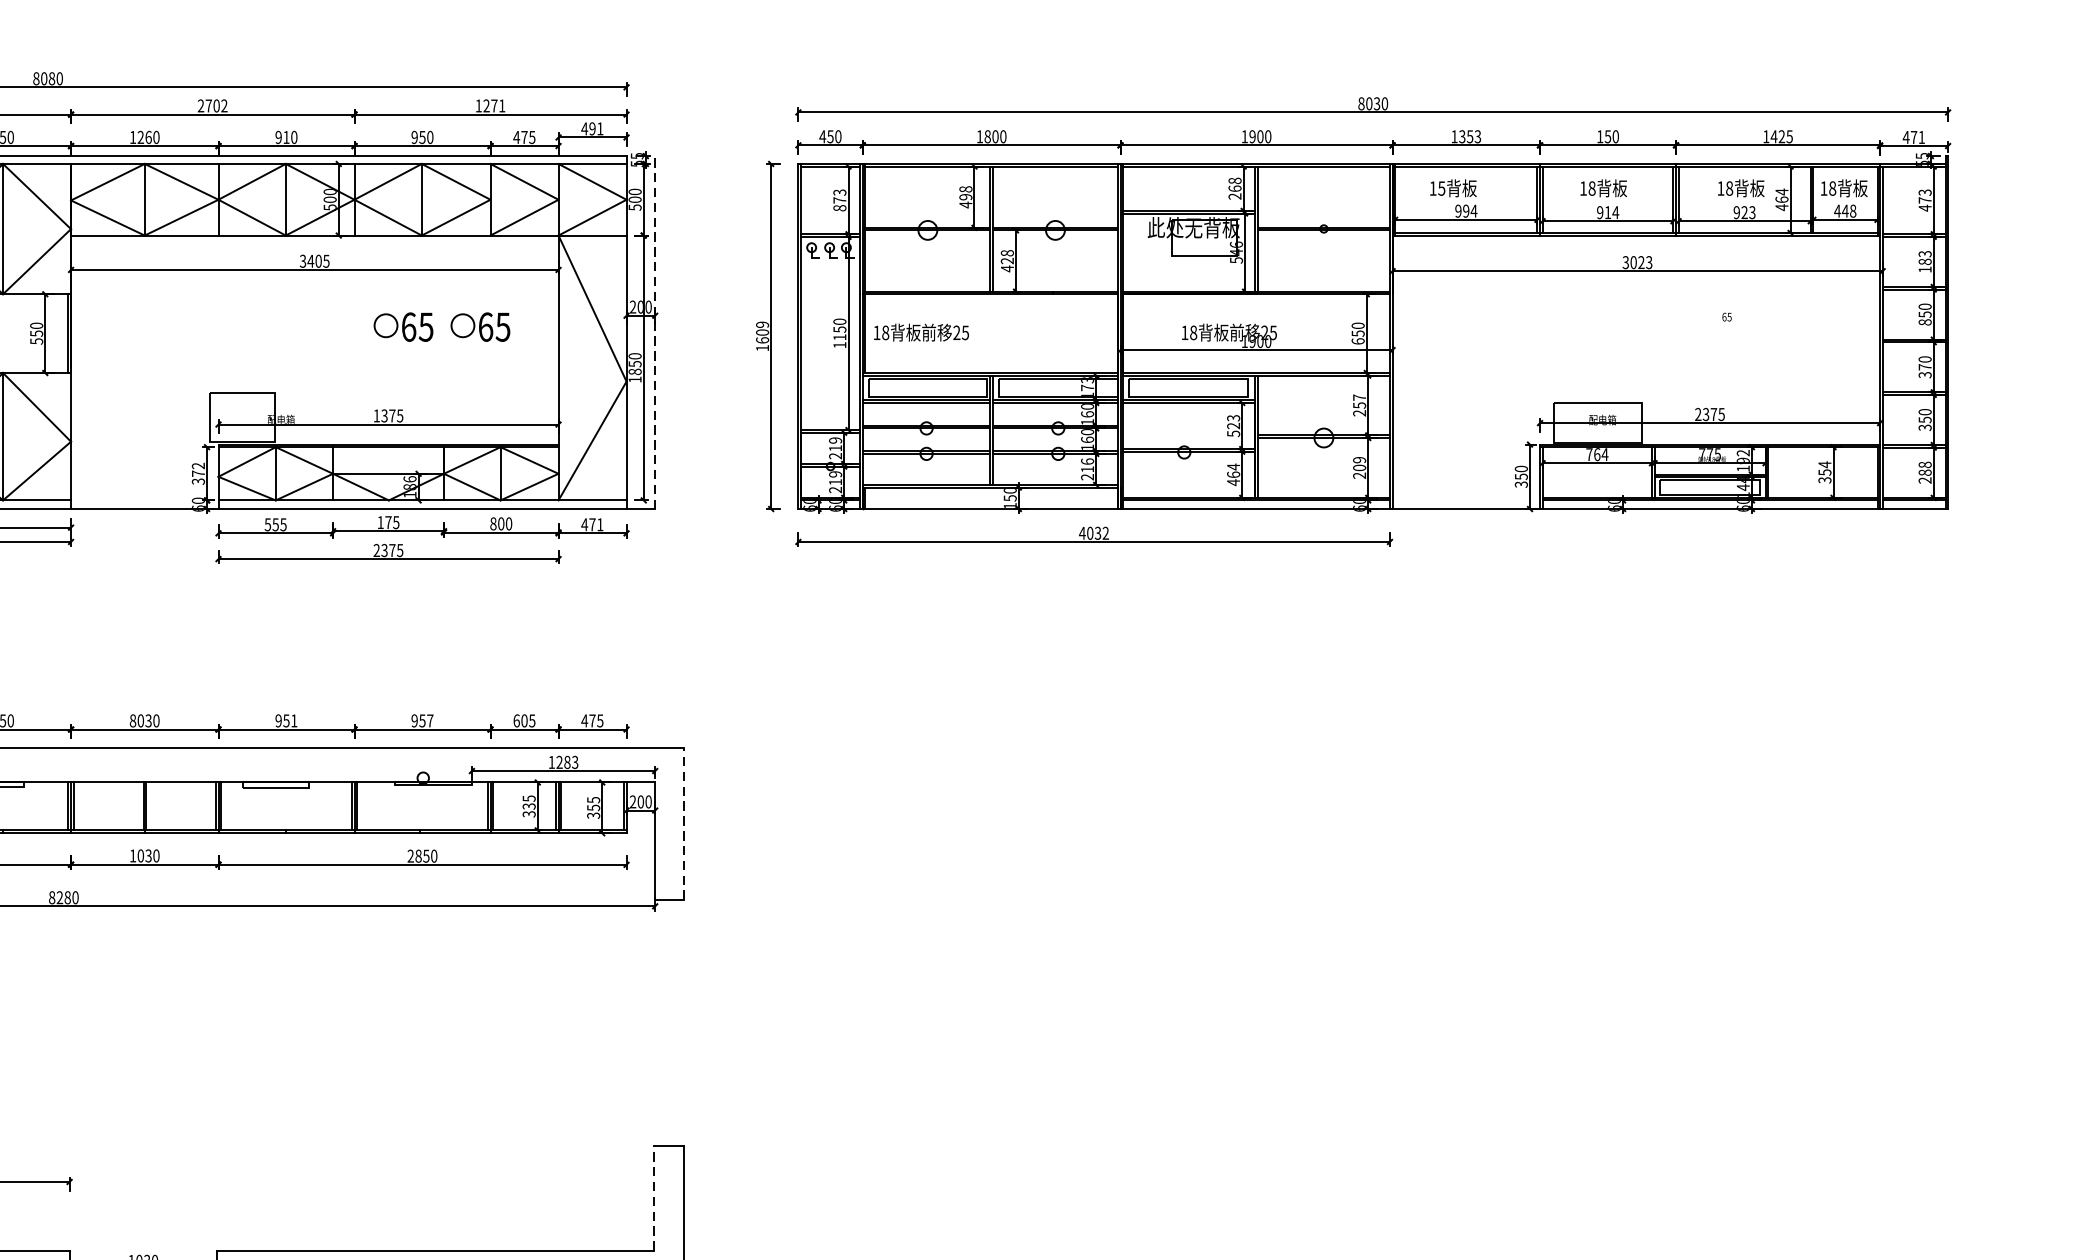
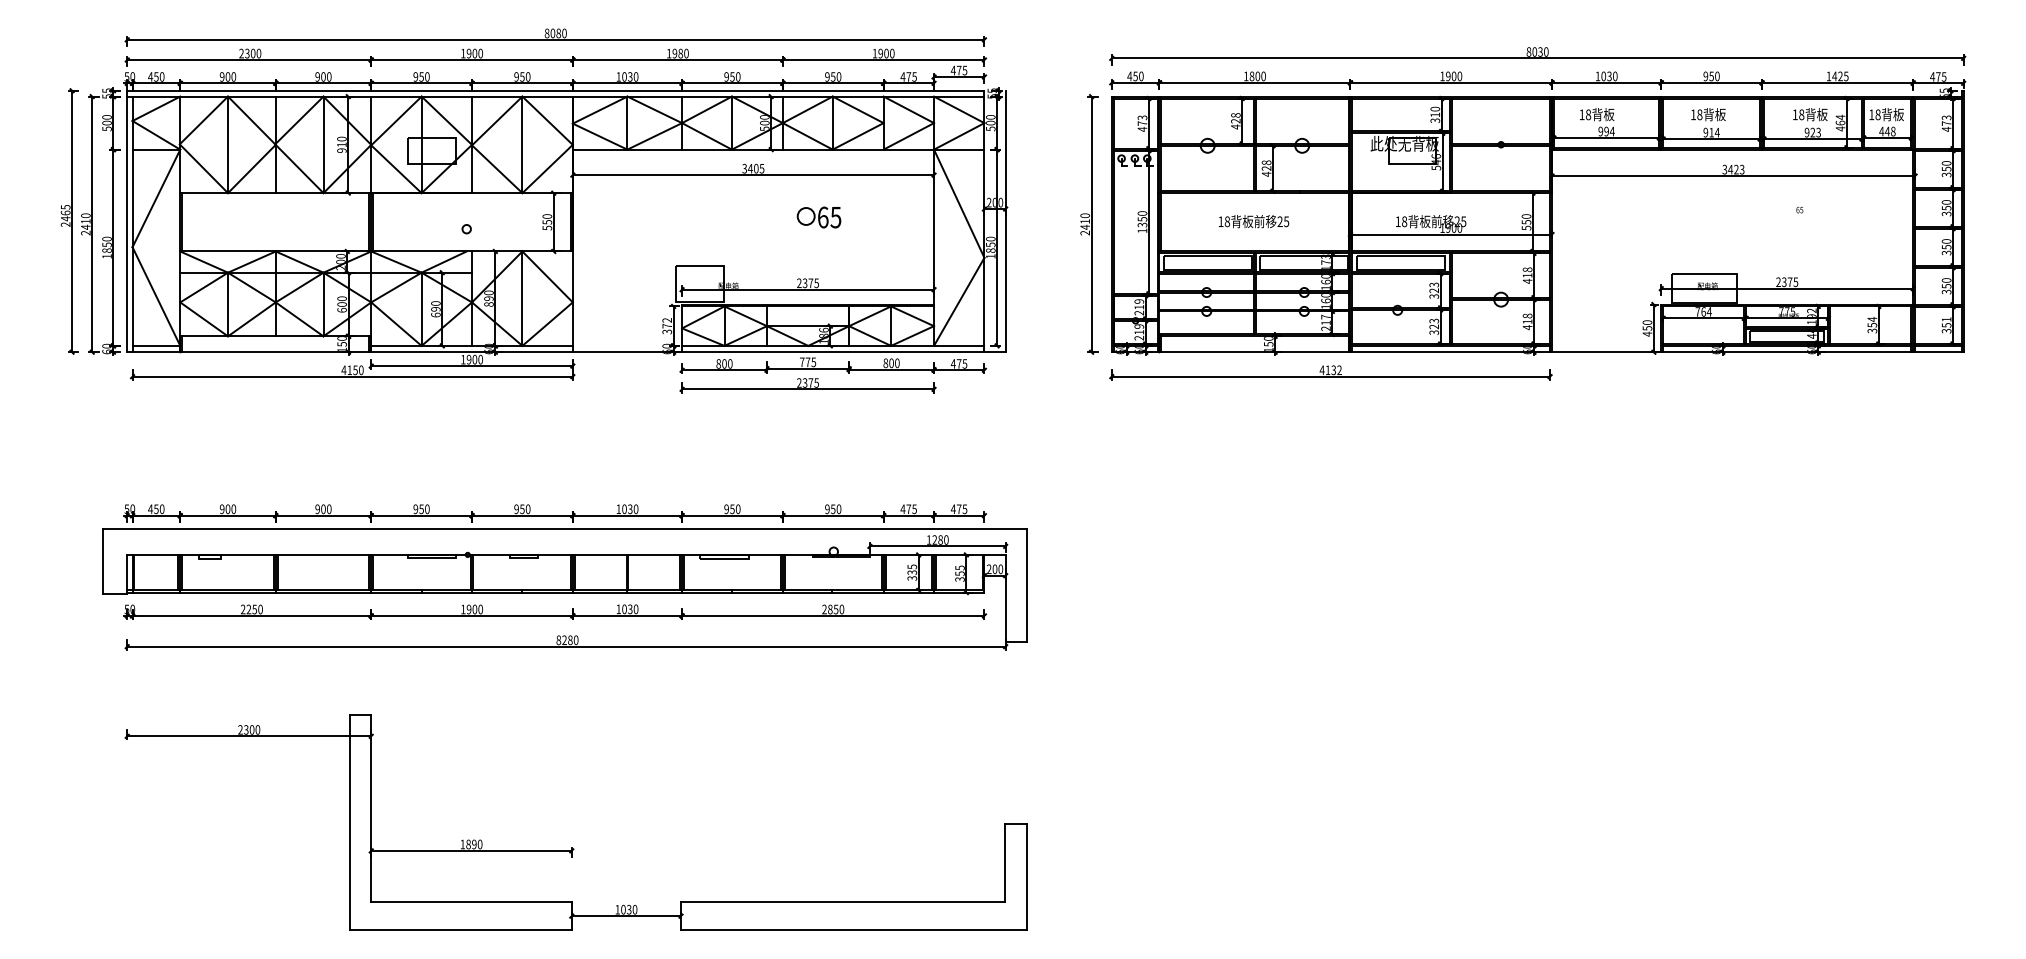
text: (212, 105) -> (677, 53), 2702 -> 1980
text: (494, 105) -> (886, 53), 1271 -> 1900
text: (595, 128) -> (961, 70), 491 -> 475
text: (144, 136) -> (627, 76), 1260 -> 1030
text: (286, 136) -> (732, 76), 910 -> 950
text: (1470, 136) -> (1609, 76), 1353 -> 1030
text: (1599, 136) -> (1705, 76), 150 -> 950
text: (1920, 136) -> (1943, 76), 471 -> 475
text: (1235, 188) -> (1435, 114), 268 -> 310
text: (1441, 188) -> (1588, 114), 15 -> 18
text: (965, 196) -> (1235, 120), 498 -> 428
text: (839, 207) -> (1142, 128), 873 -> 473
text: (1633, 262) -> (1730, 169), 3023 -> 3423
text: (1924, 262) -> (1946, 169), 183 -> 350
text: (1924, 321) -> (1946, 213), 850 -> 350
part: (479, 327) -> (875, 217), removed
line: (654, 332) -> (1005, 221), dashed -> solid
text: (920, 332) -> (1253, 221), moved
text: (762, 336) -> (1085, 224), 1609 -> 2410
text: (839, 336) -> (1142, 224), 1150 -> 1350
text: (1358, 340) -> (1526, 227), 650 -> 550
text: (1924, 366) -> (1946, 246), 370 -> 350
text: (1359, 405) -> (1527, 275), 257 -> 418
text: (376, 414) -> (799, 282), 1375 -> 2375
text: (1232, 433) -> (1433, 296), 523 -> 323
text: (1086, 460) -> (1325, 316), 216 -> 217
text: (1359, 467) -> (1527, 321), 209 -> 418
text: (1924, 472) -> (1946, 325), 288 -> 351
text: (1233, 474) -> (1434, 326), 464 -> 323
text: (1521, 483) -> (1647, 333), 350 -> 450
text: (381, 522) -> (802, 362), 175 -> 775
text: (275, 524) -> (724, 363), 555 -> 800
text: (599, 524) -> (964, 363), 471 -> 475
text: (1089, 532) -> (1327, 369), 4032 -> 4132
text: (132, 721) -> (618, 509), 8030 -> 1030
text: (294, 721) -> (738, 509), 951 -> 950
text: (429, 721) -> (838, 509), 957 -> 950
text: (520, 721) -> (905, 509), 605 -> 475
text: (575, 761) -> (946, 539), 1283 -> 1280
line: (683, 823) -> (1026, 585), dashed -> solid
line: (653, 1198) -> (1004, 863), dashed -> solid

